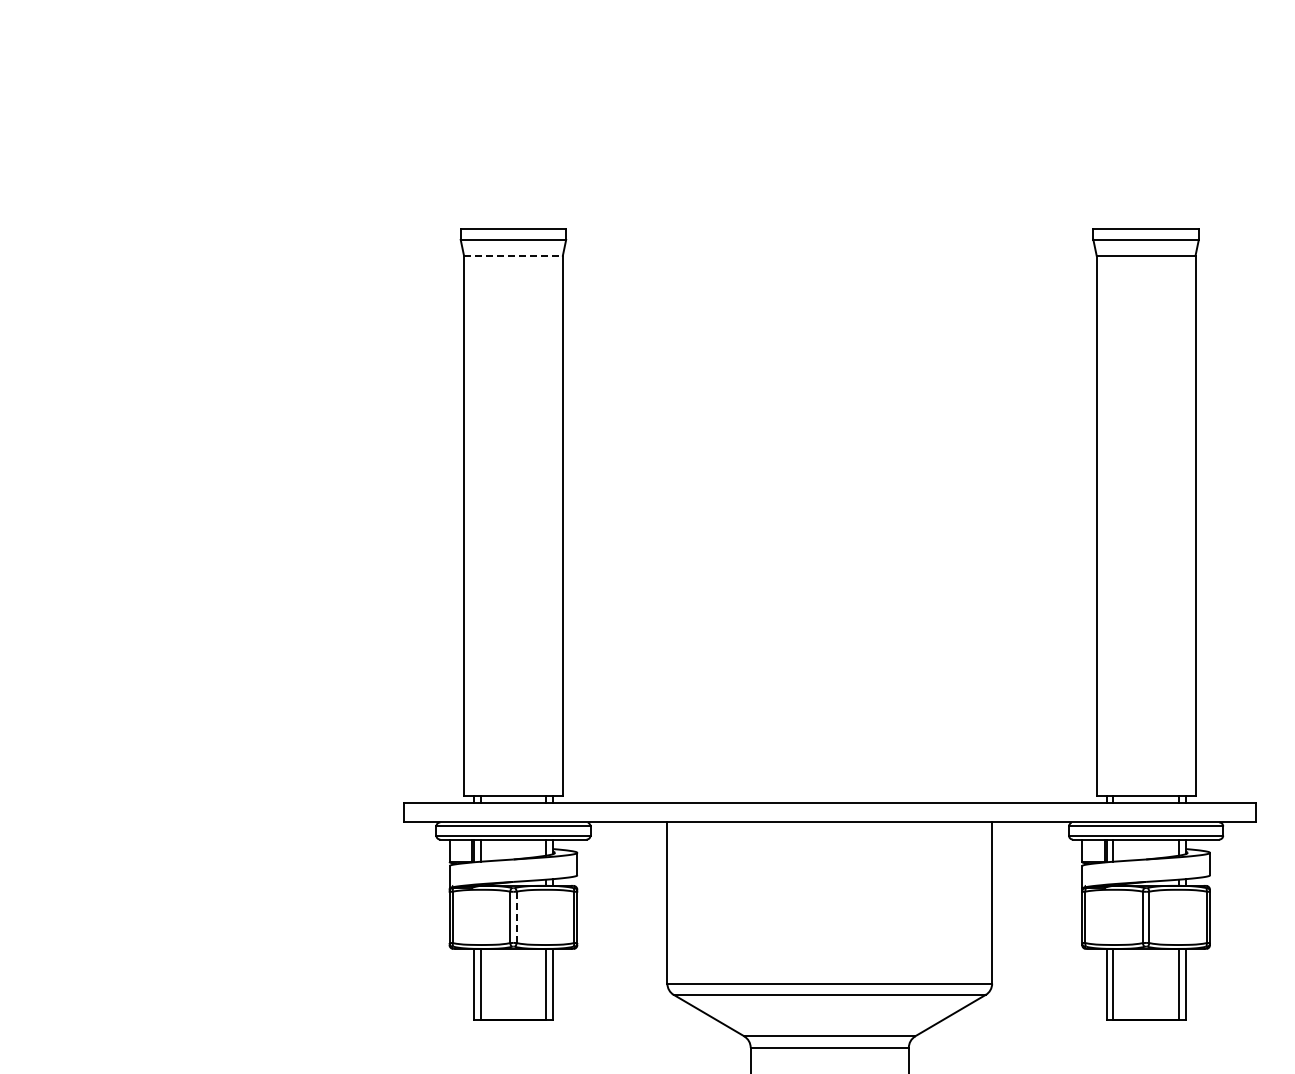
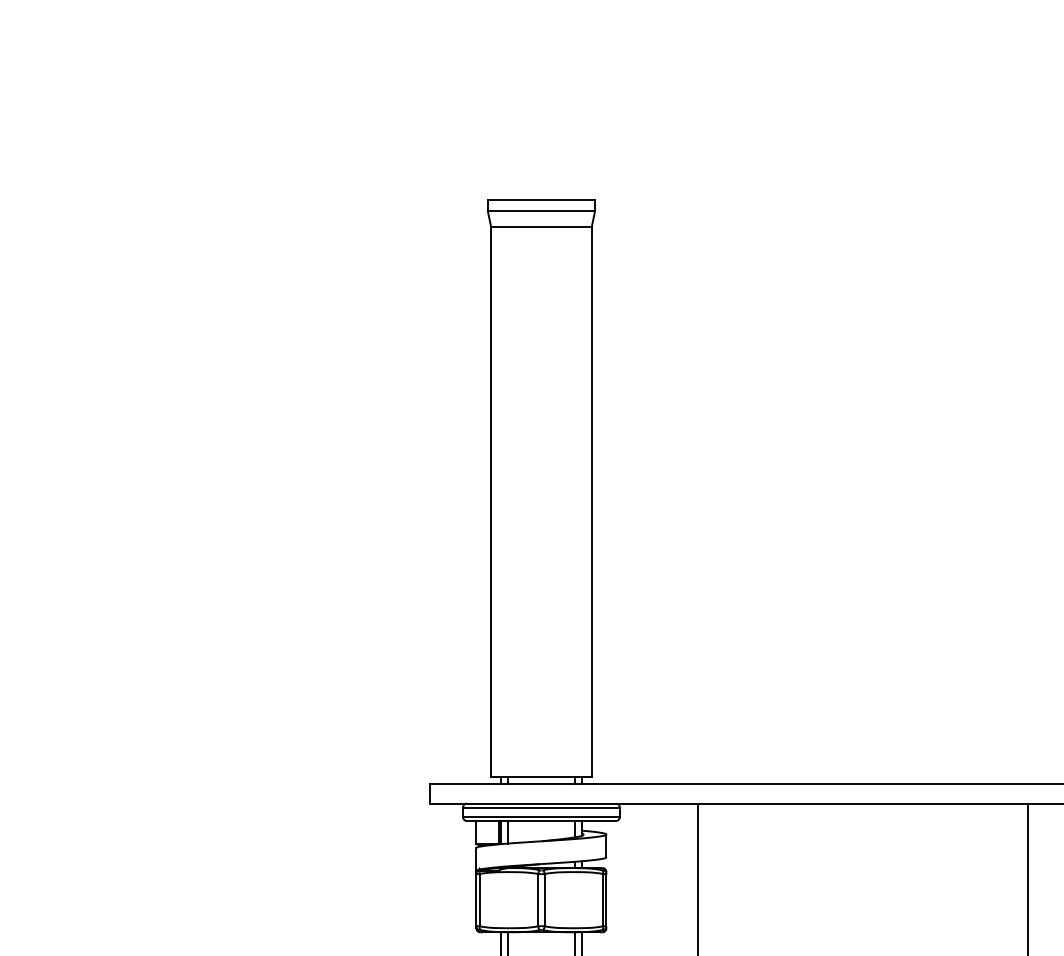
line: (513, 255) -> (541, 227), dashed -> solid
line: (516, 917) -> (544, 900), dashed -> solid

